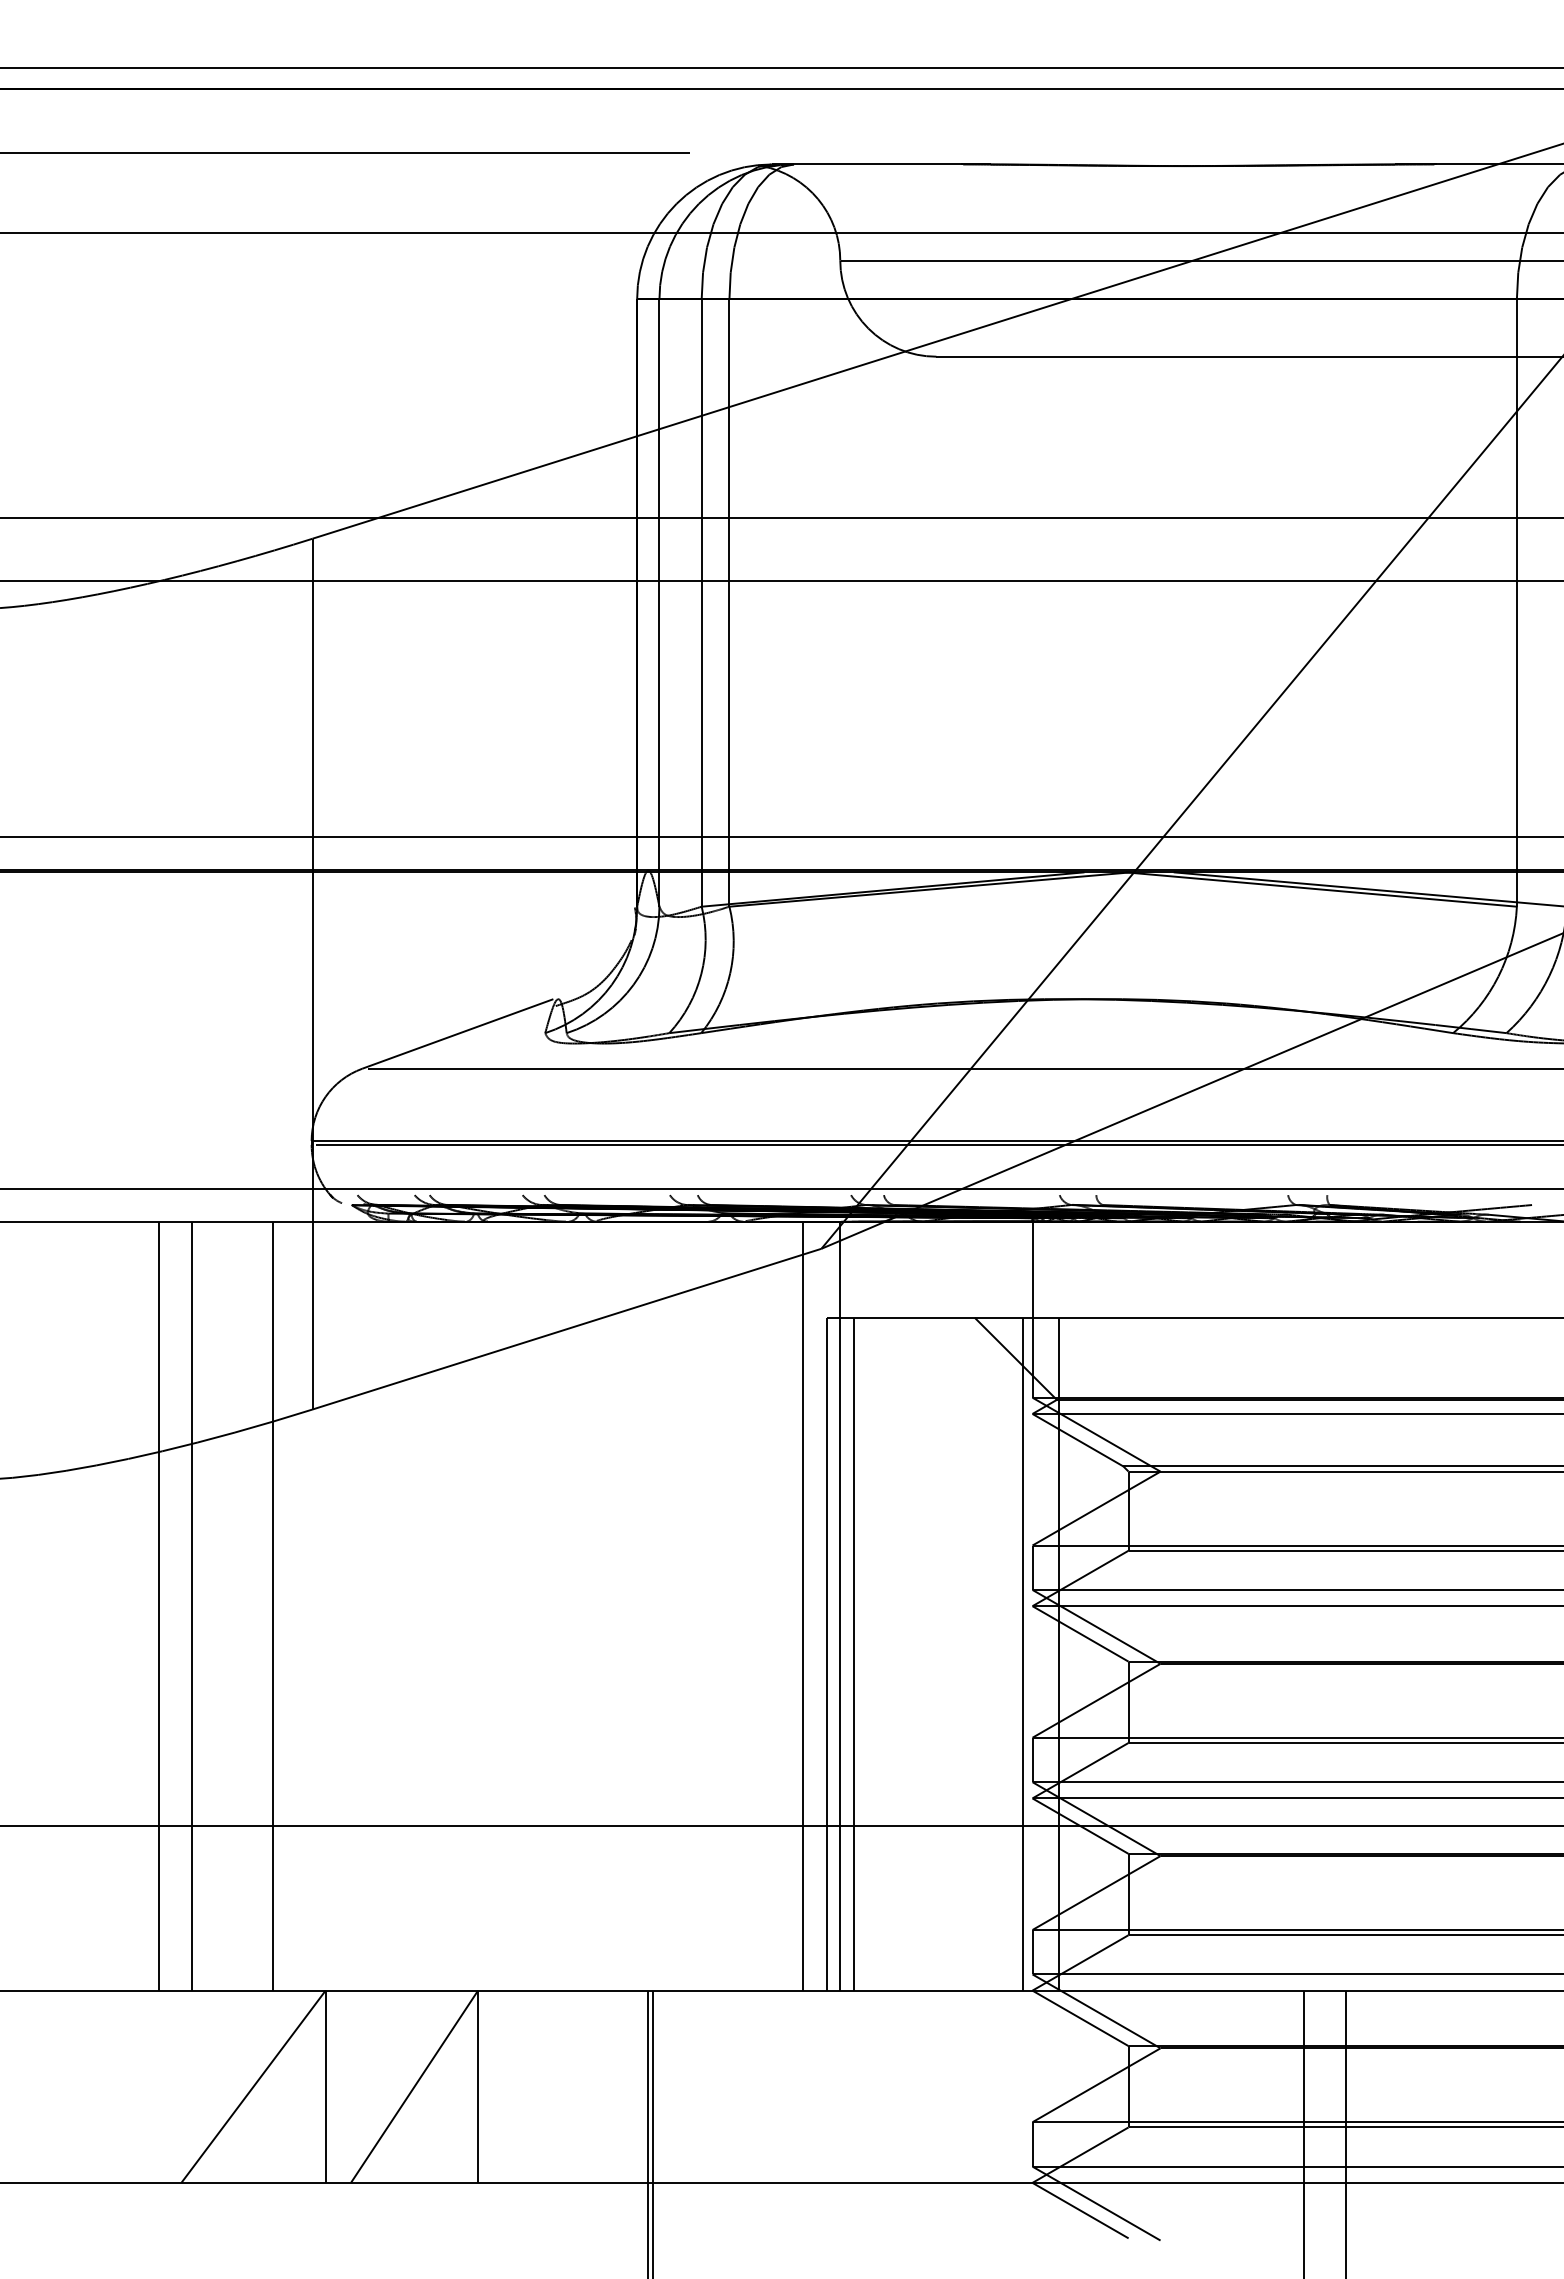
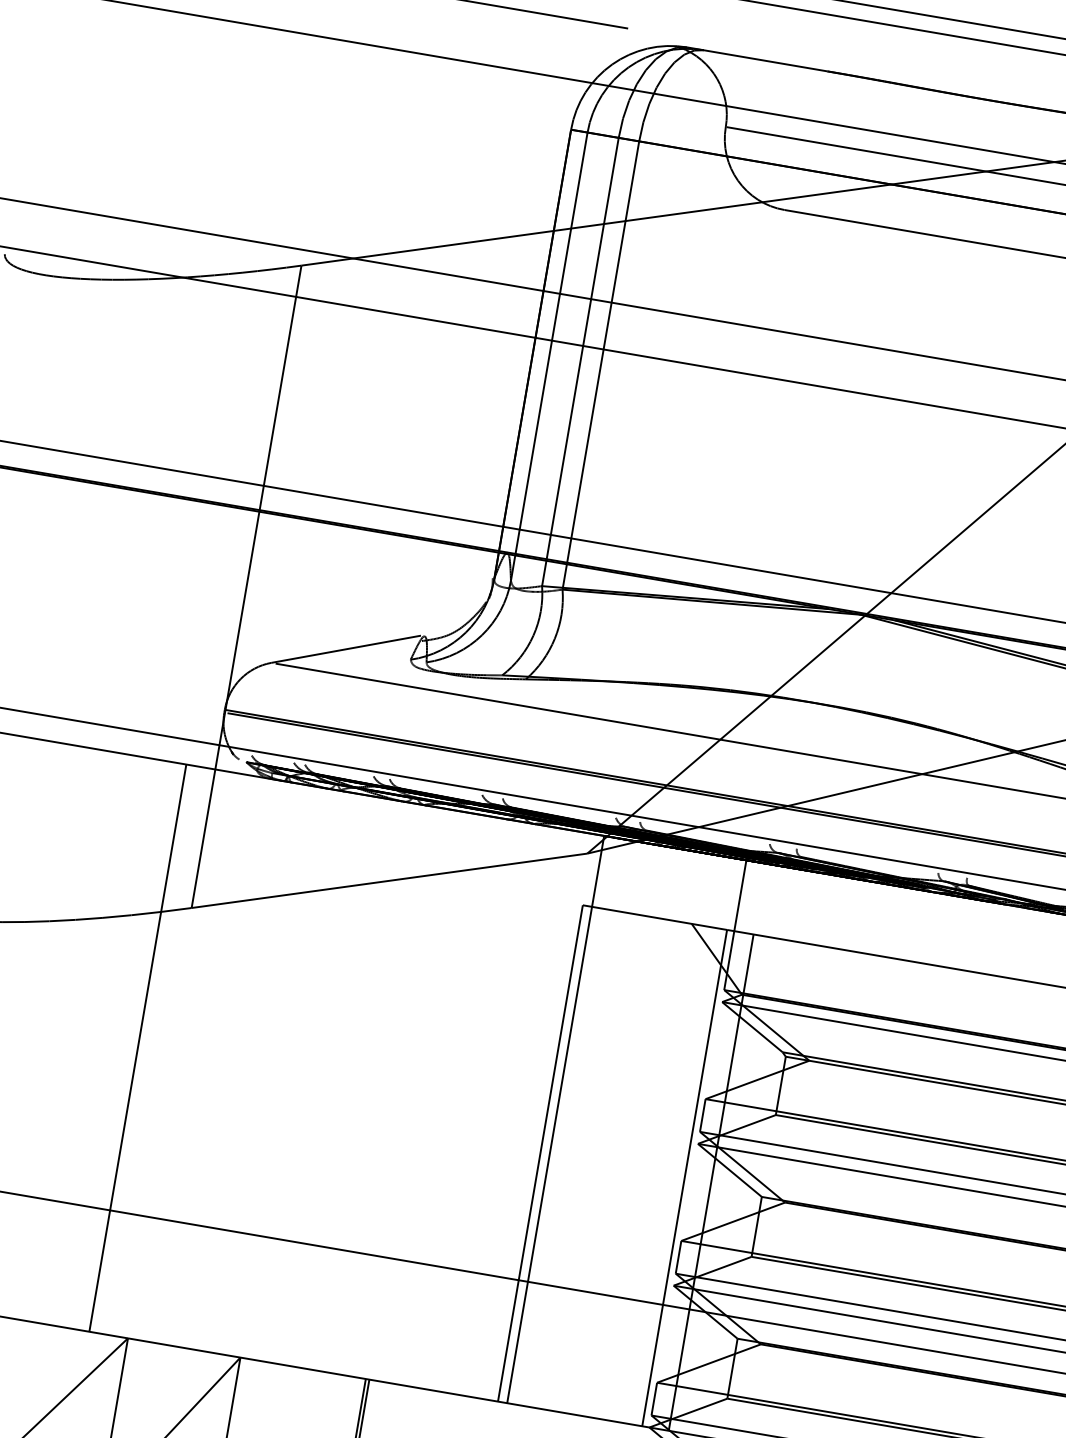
line: (159, 1605) -> (54, 1033), removed
line: (192, 1605) -> (78, 1037), removed
line: (803, 1605) -> (529, 1114), removed
line: (853, 1653) -> (559, 1156), removed

